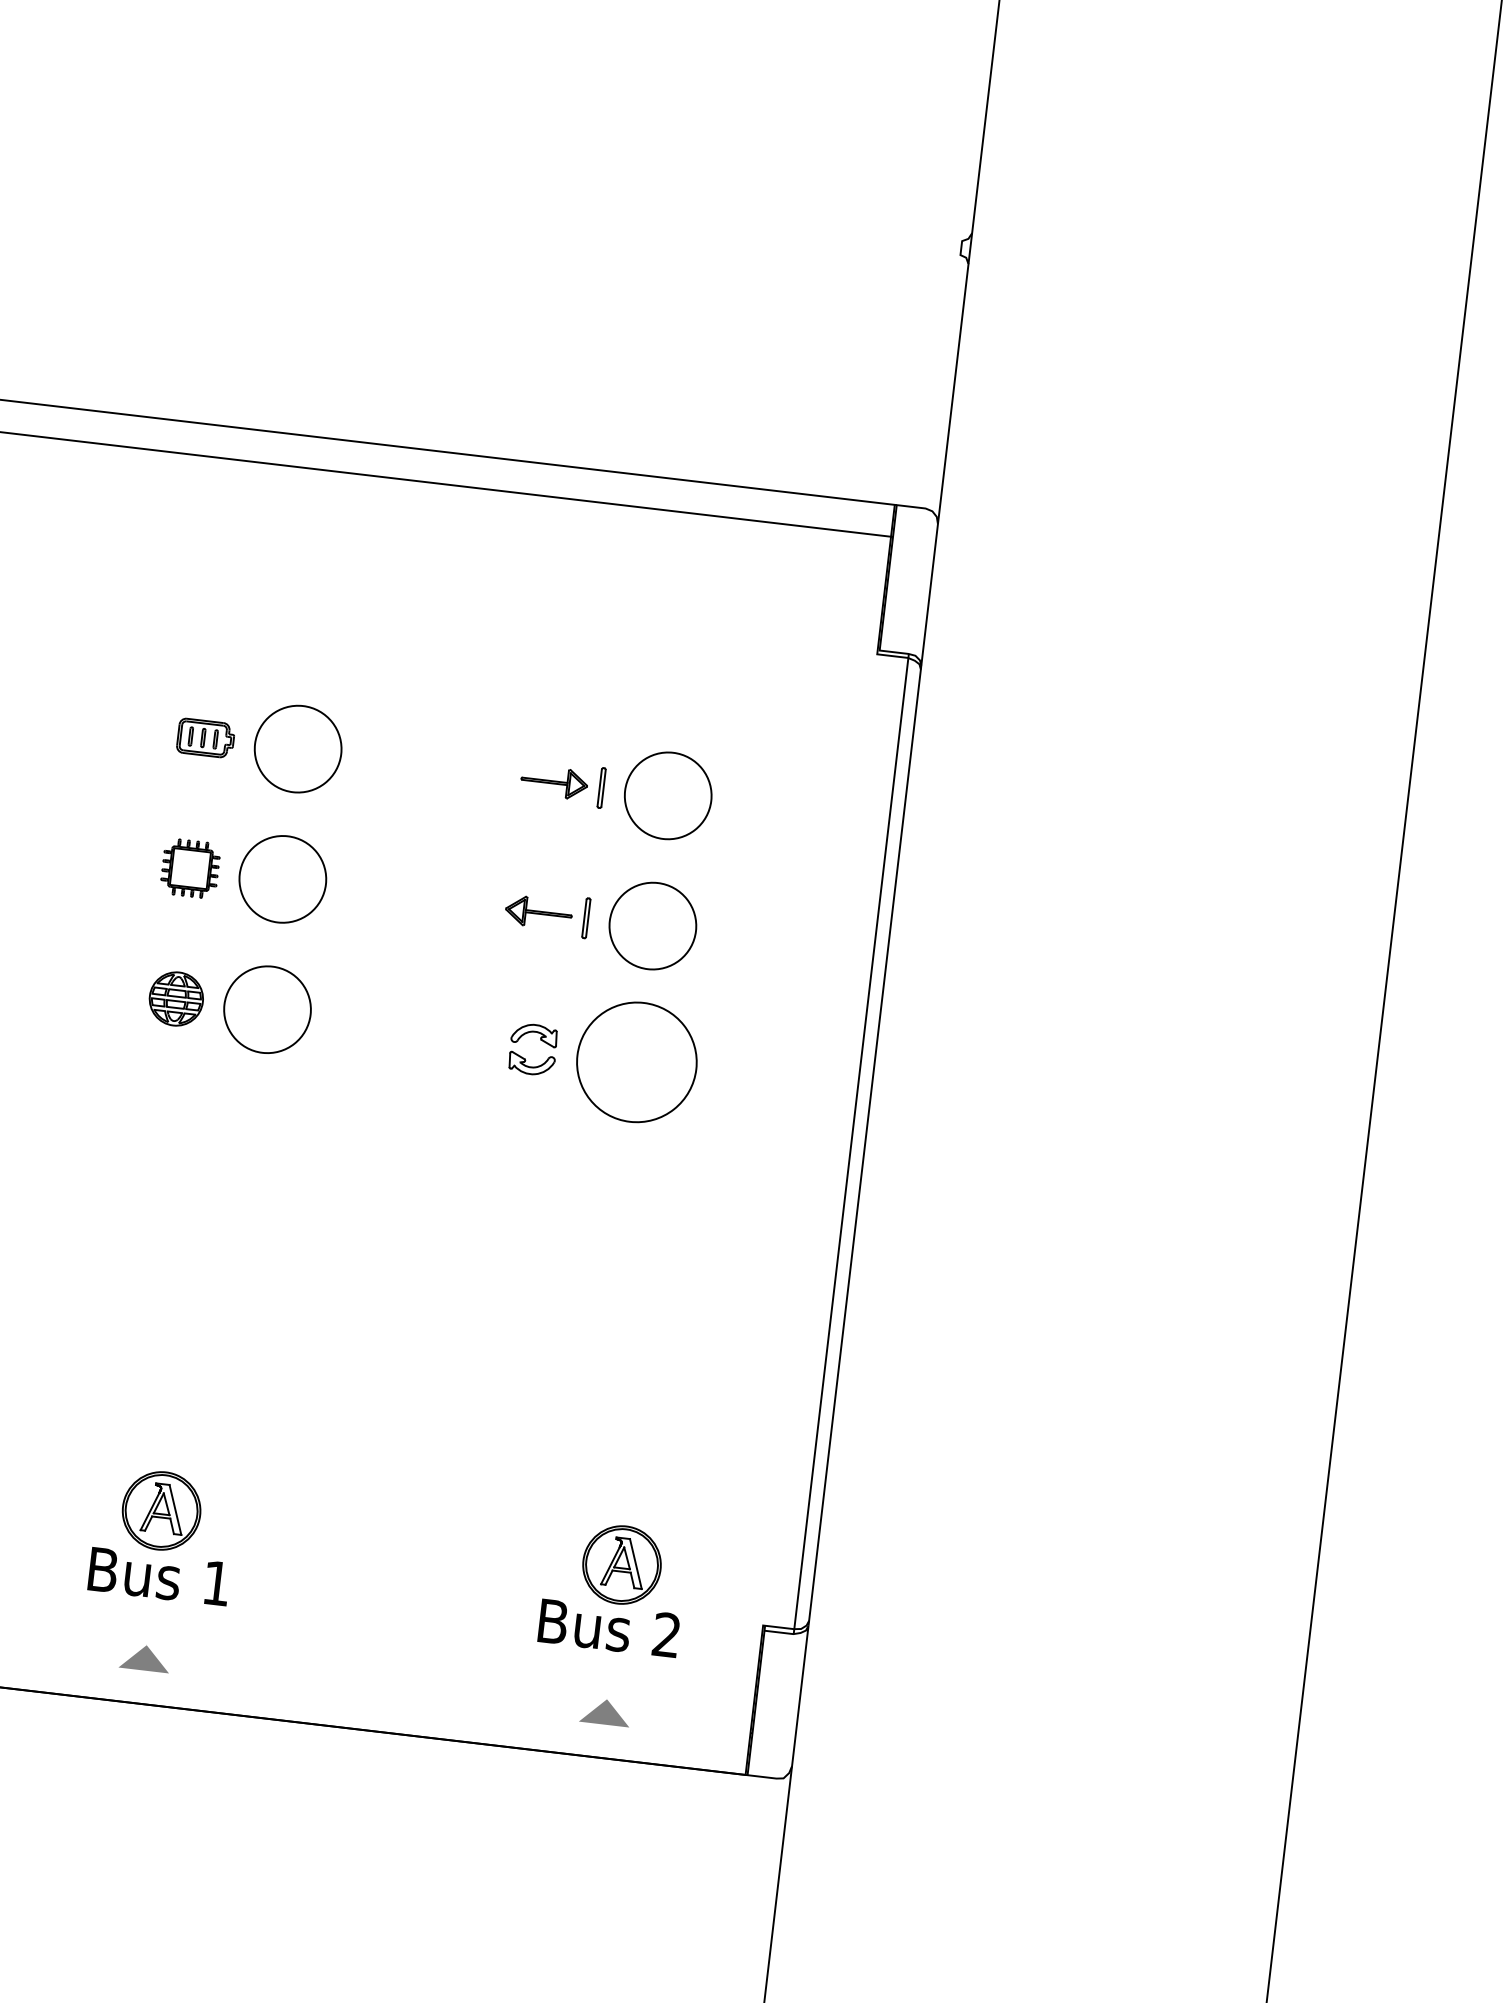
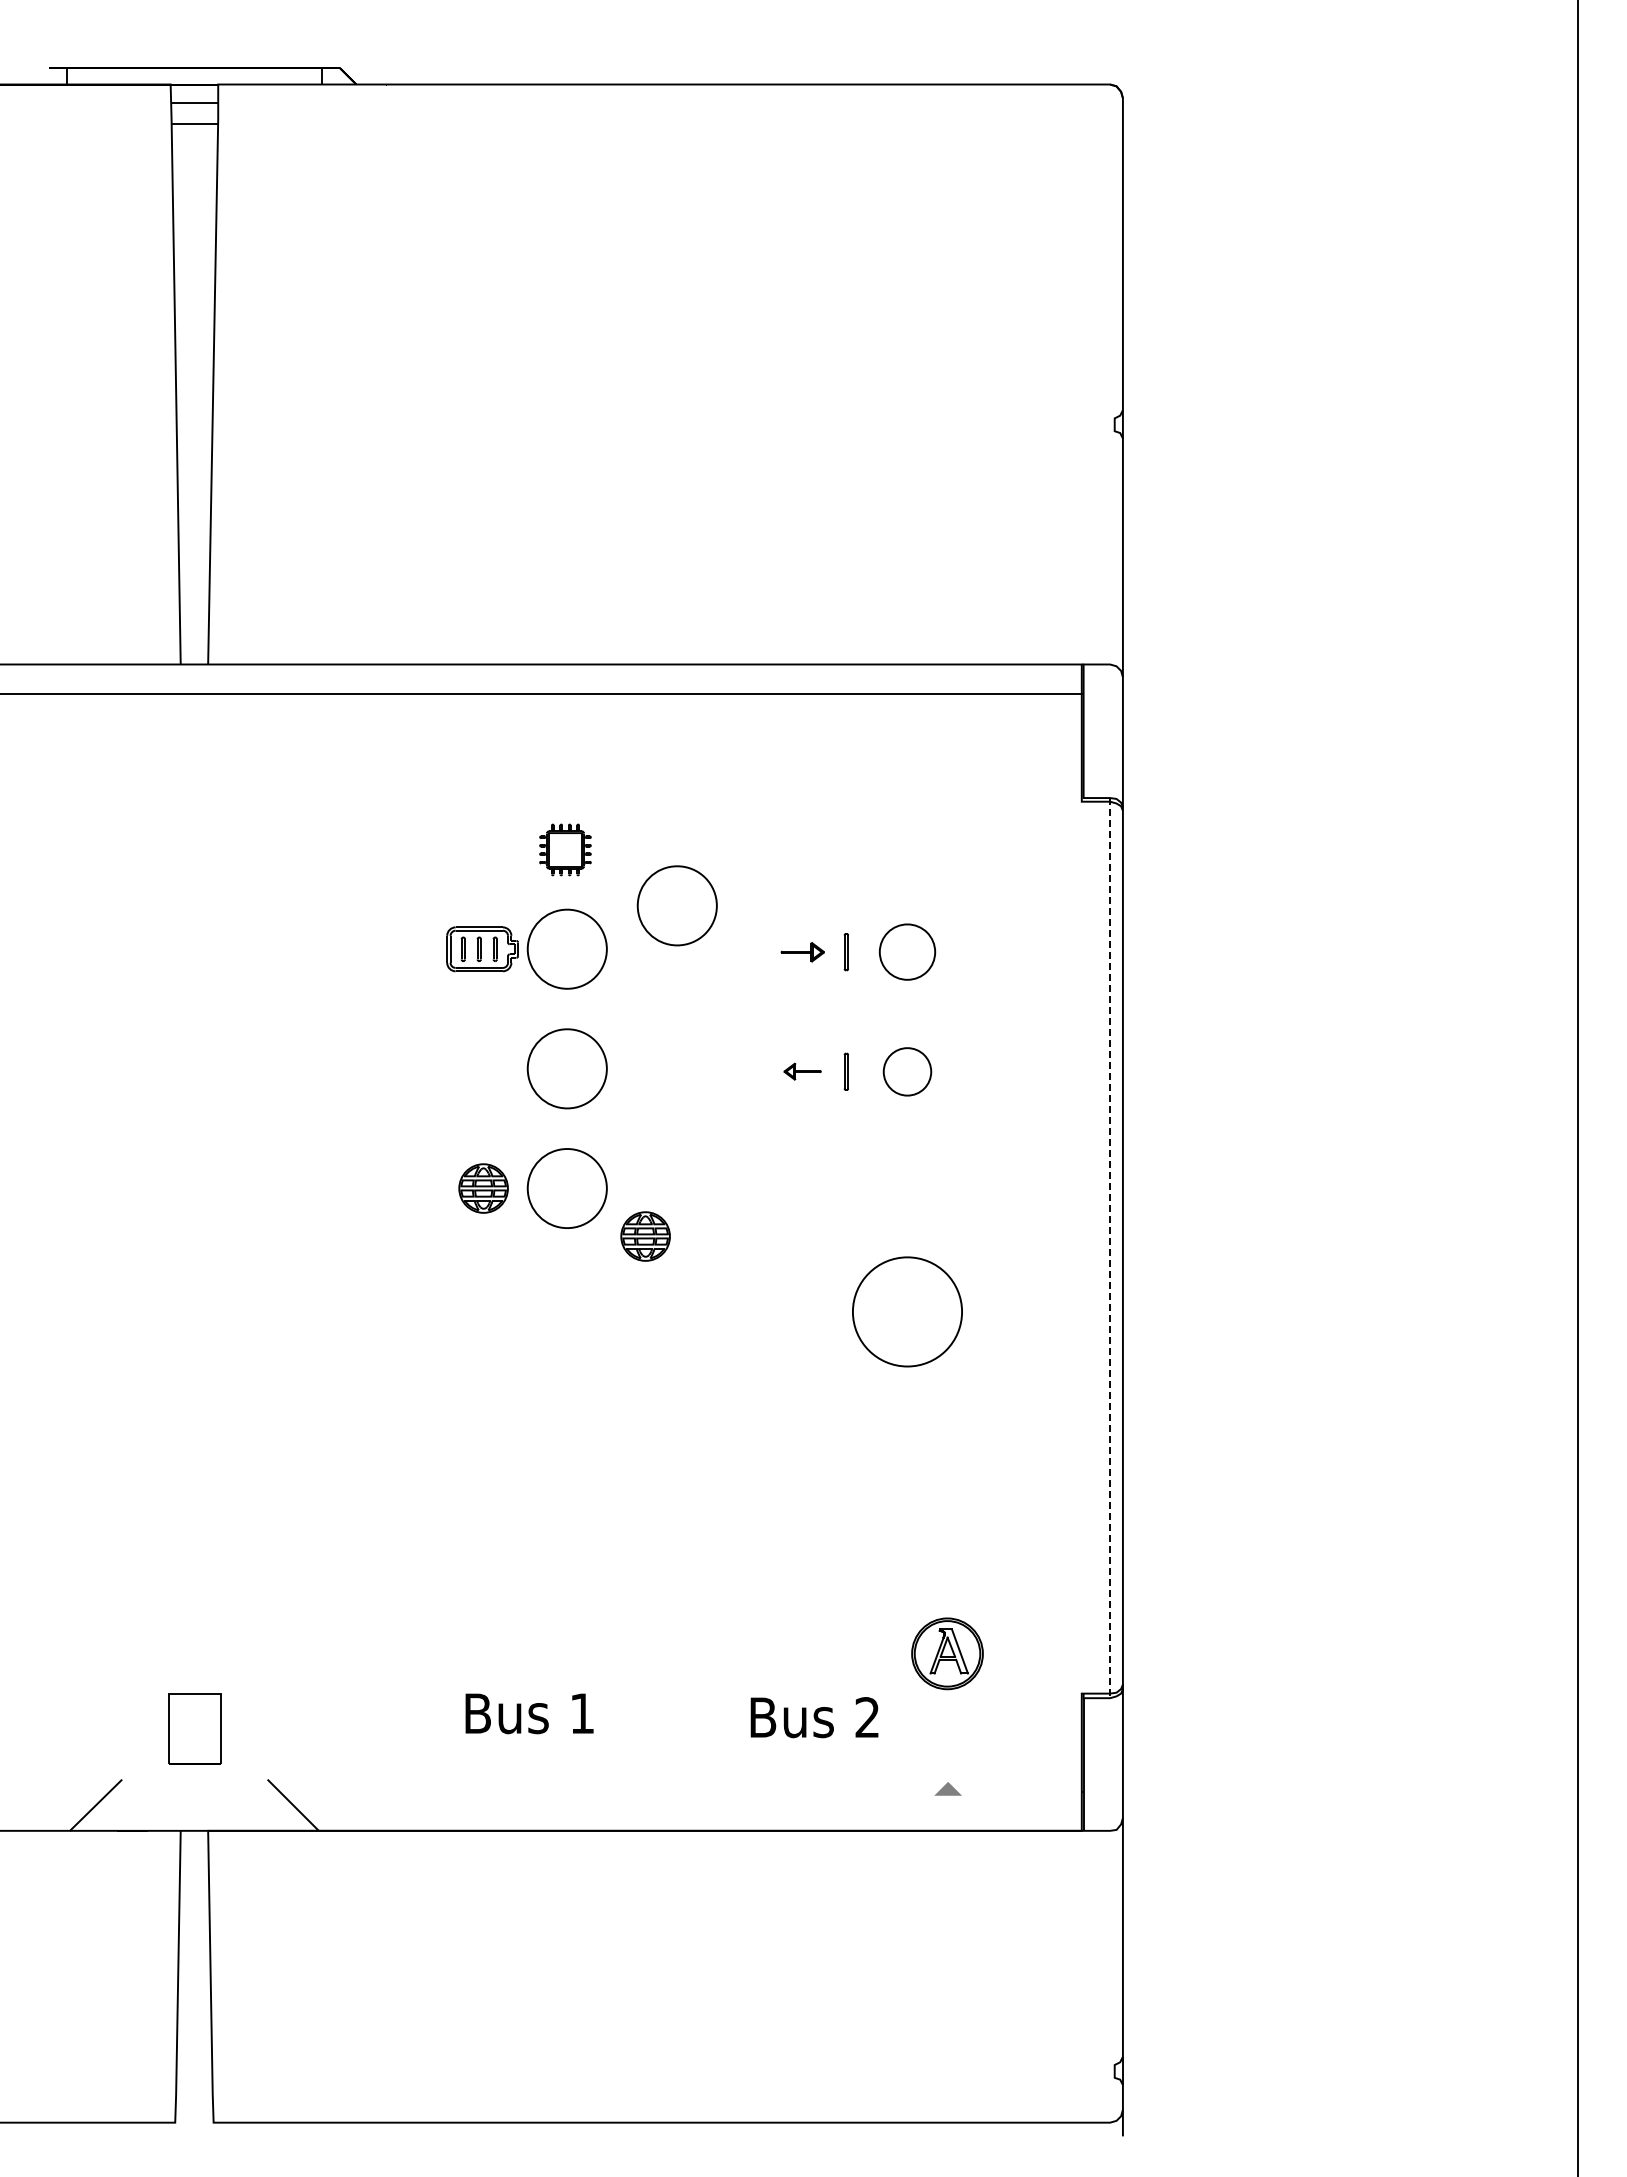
part: (422, 715) -> (676, 905), added
part: (205, 737) -> (482, 948), size x1.4
part: (553, 782) -> (802, 952), size x0.7
part: (668, 795) -> (907, 951), size x0.7
part: (190, 868) -> (565, 849), moved
part: (538, 912) -> (802, 1071), size x0.6
part: (652, 925) -> (907, 1071), size x0.6
part: (525, 1058) -> (806, 1205), removed
part: (636, 1061) -> (907, 1311), moved
part: (346, 1071) -> (645, 1236), added
line: (851, 1144) -> (1110, 1248), solid -> dashed
part: (161, 1510) -> (524, 1653), removed
text: (609, 1628) -> (814, 1717), moved
fill: (145, 1657) -> (525, 1788), removed
part: (604, 1711) -> (947, 1788), size x0.6

